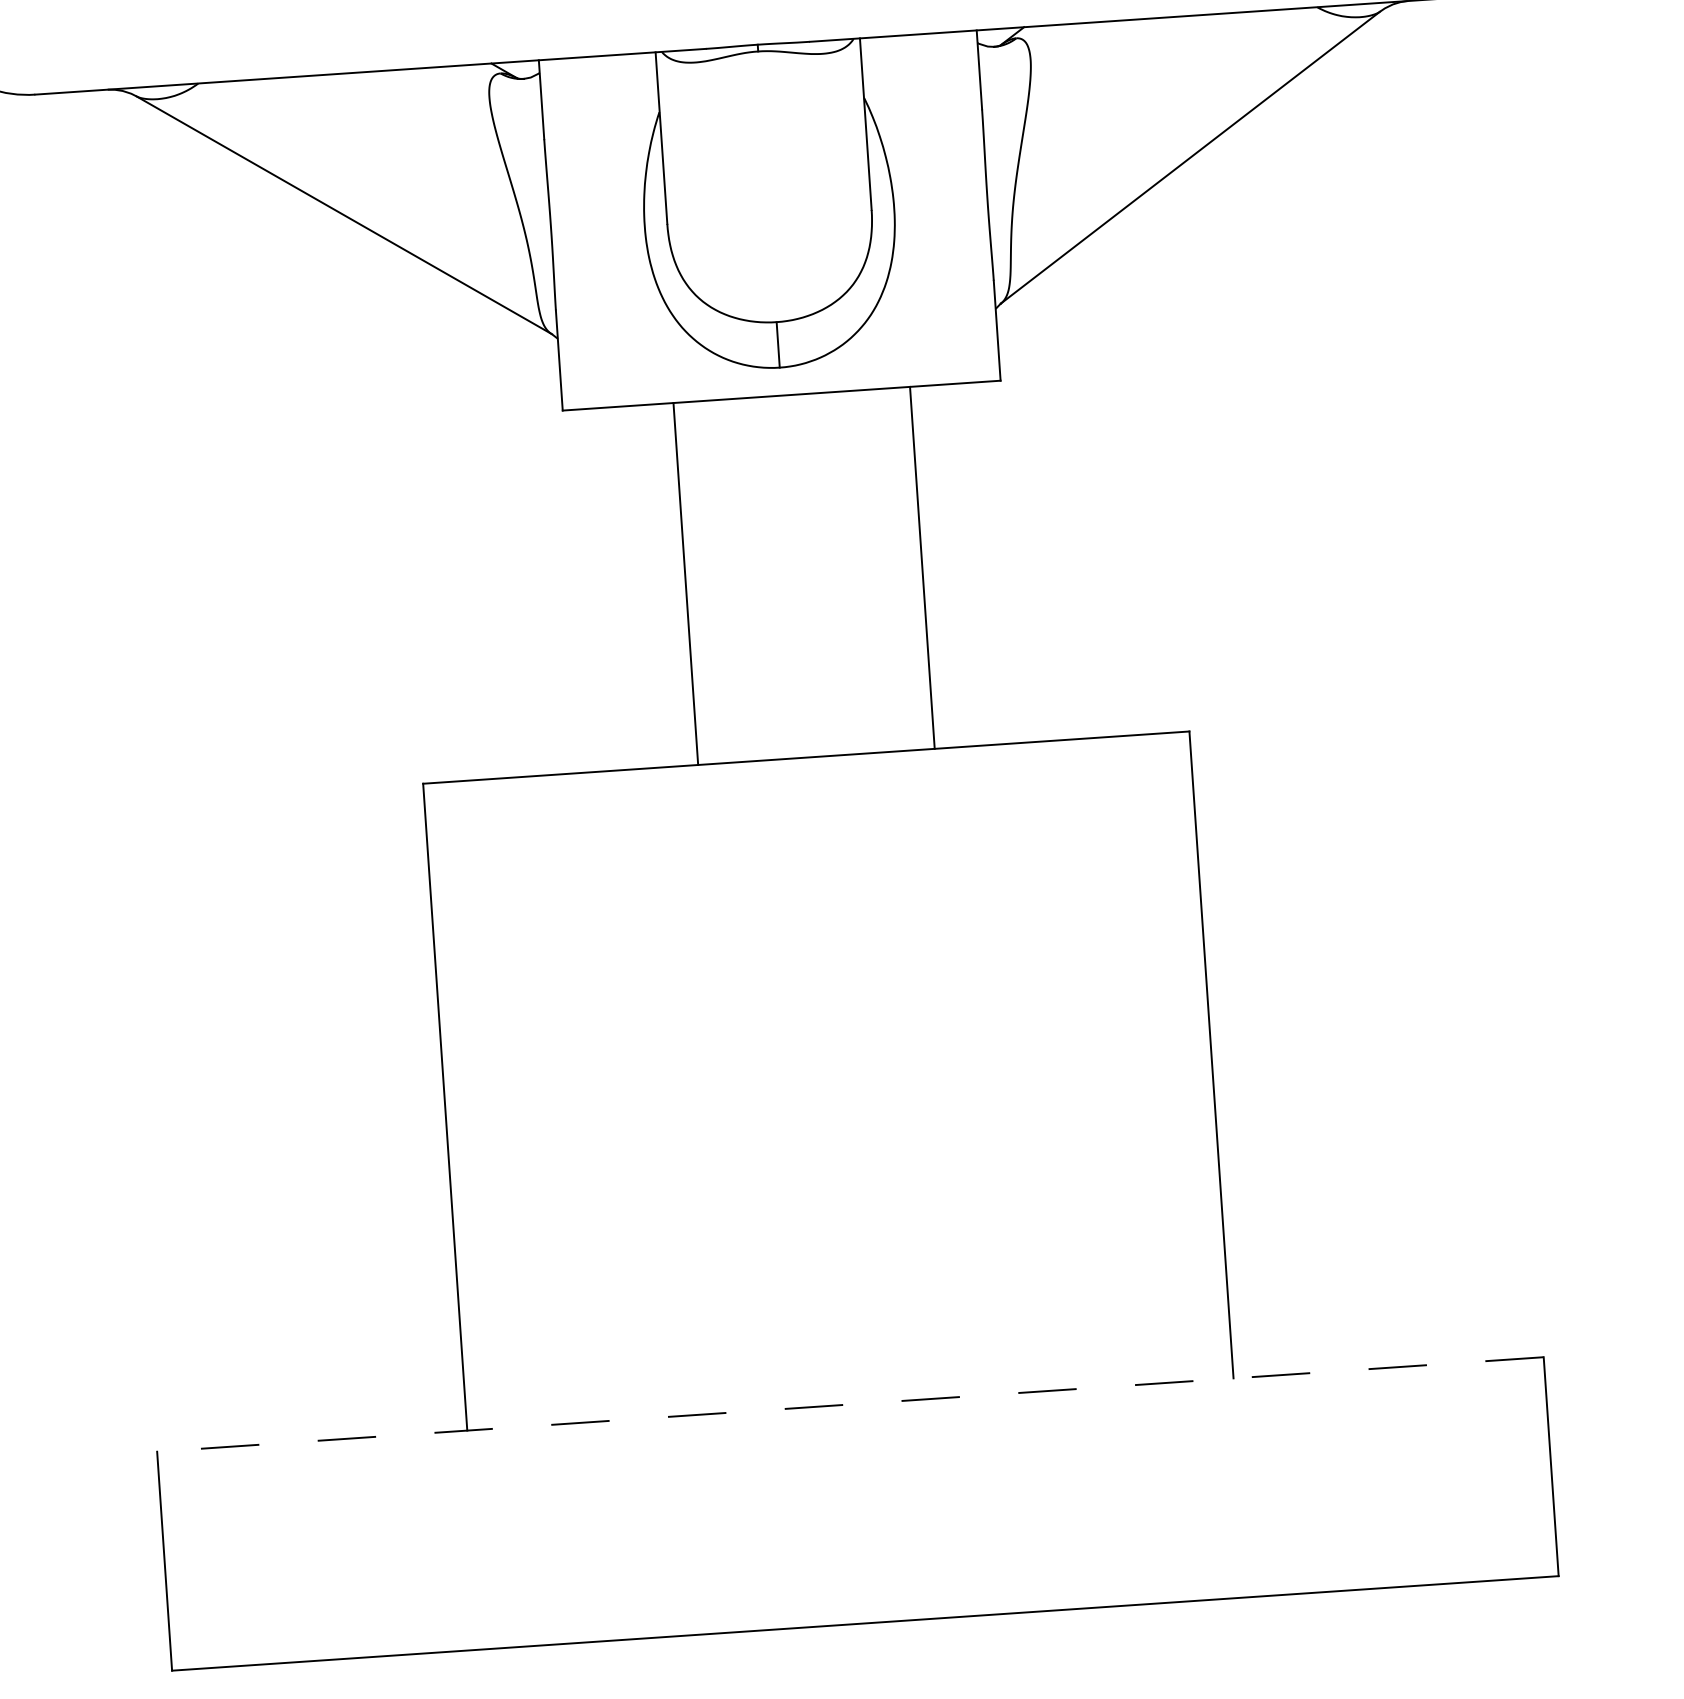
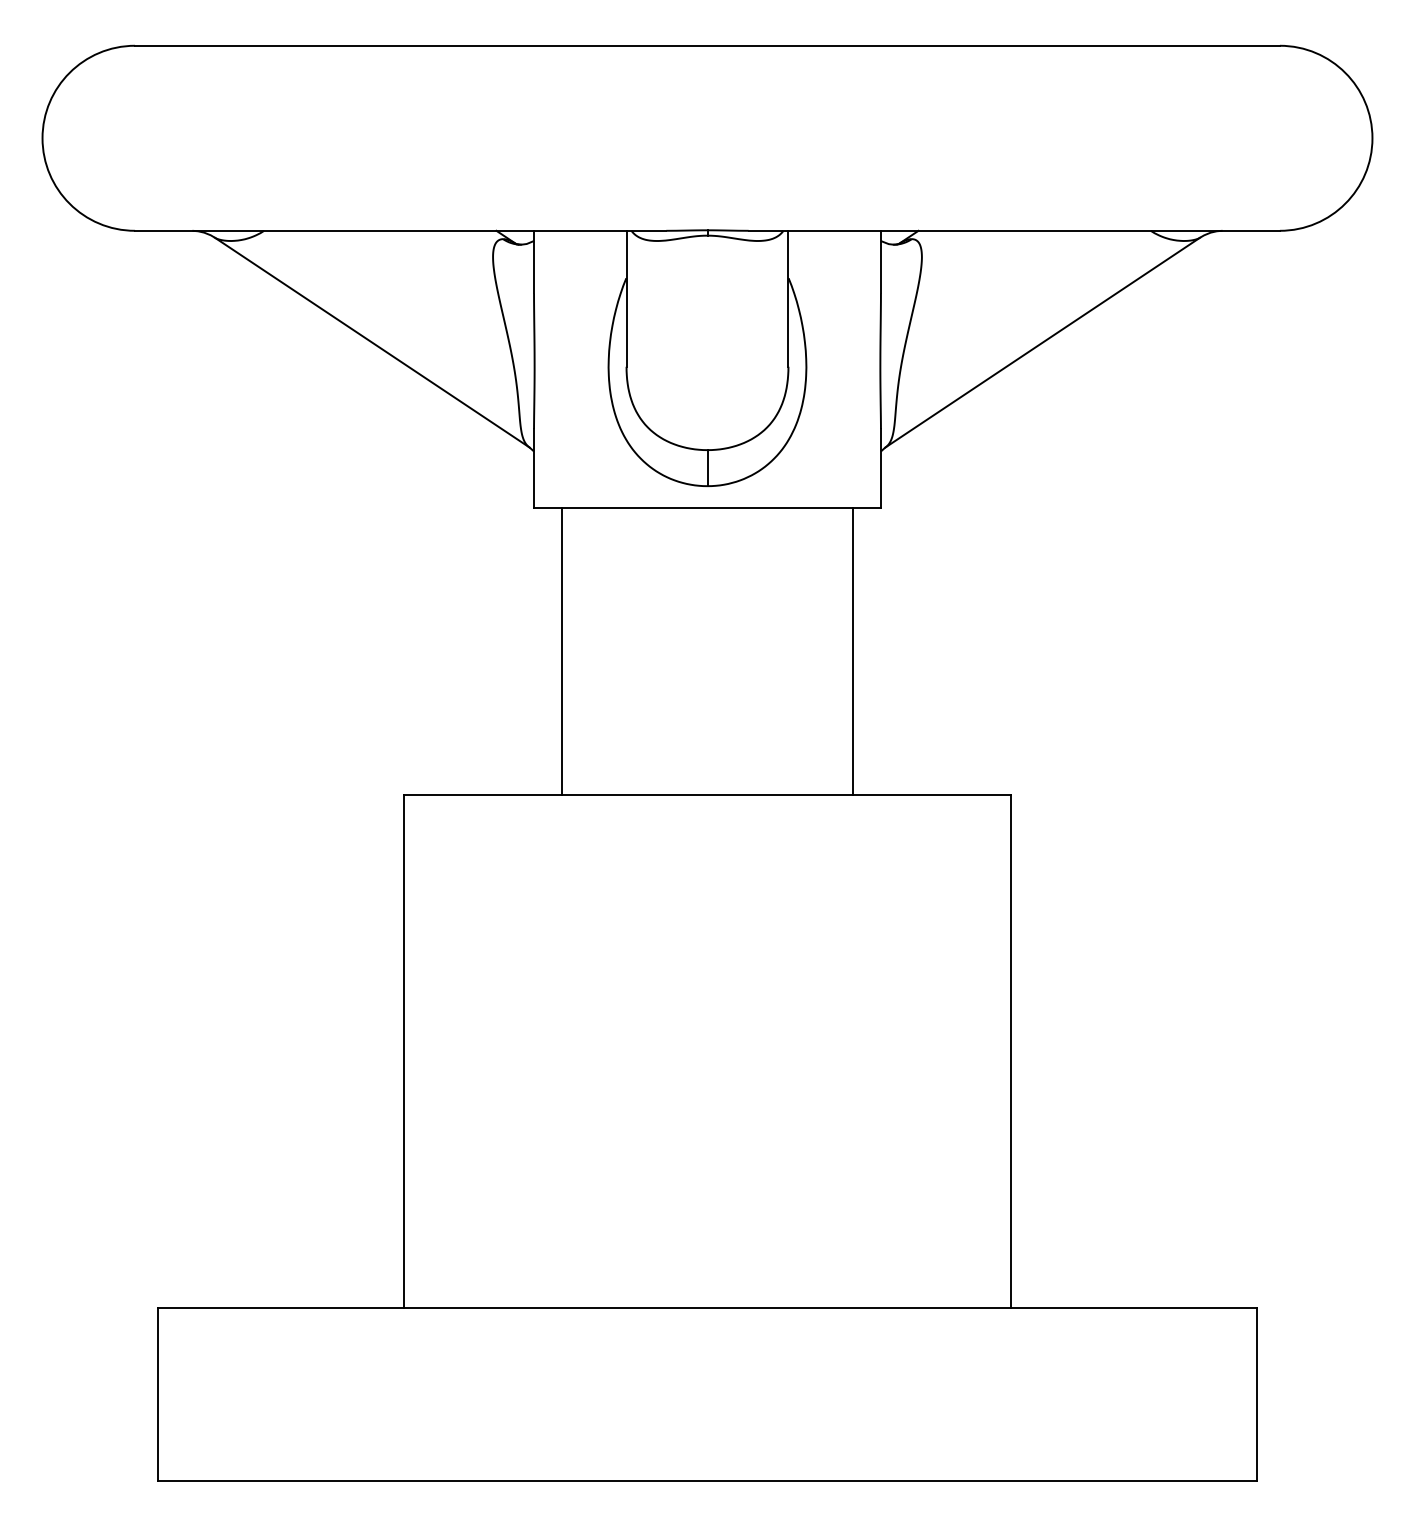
line: (922, 567) -> (853, 651), moved
line: (685, 583) -> (561, 651), moved
line: (850, 1404) -> (707, 1307), dashed -> solid

